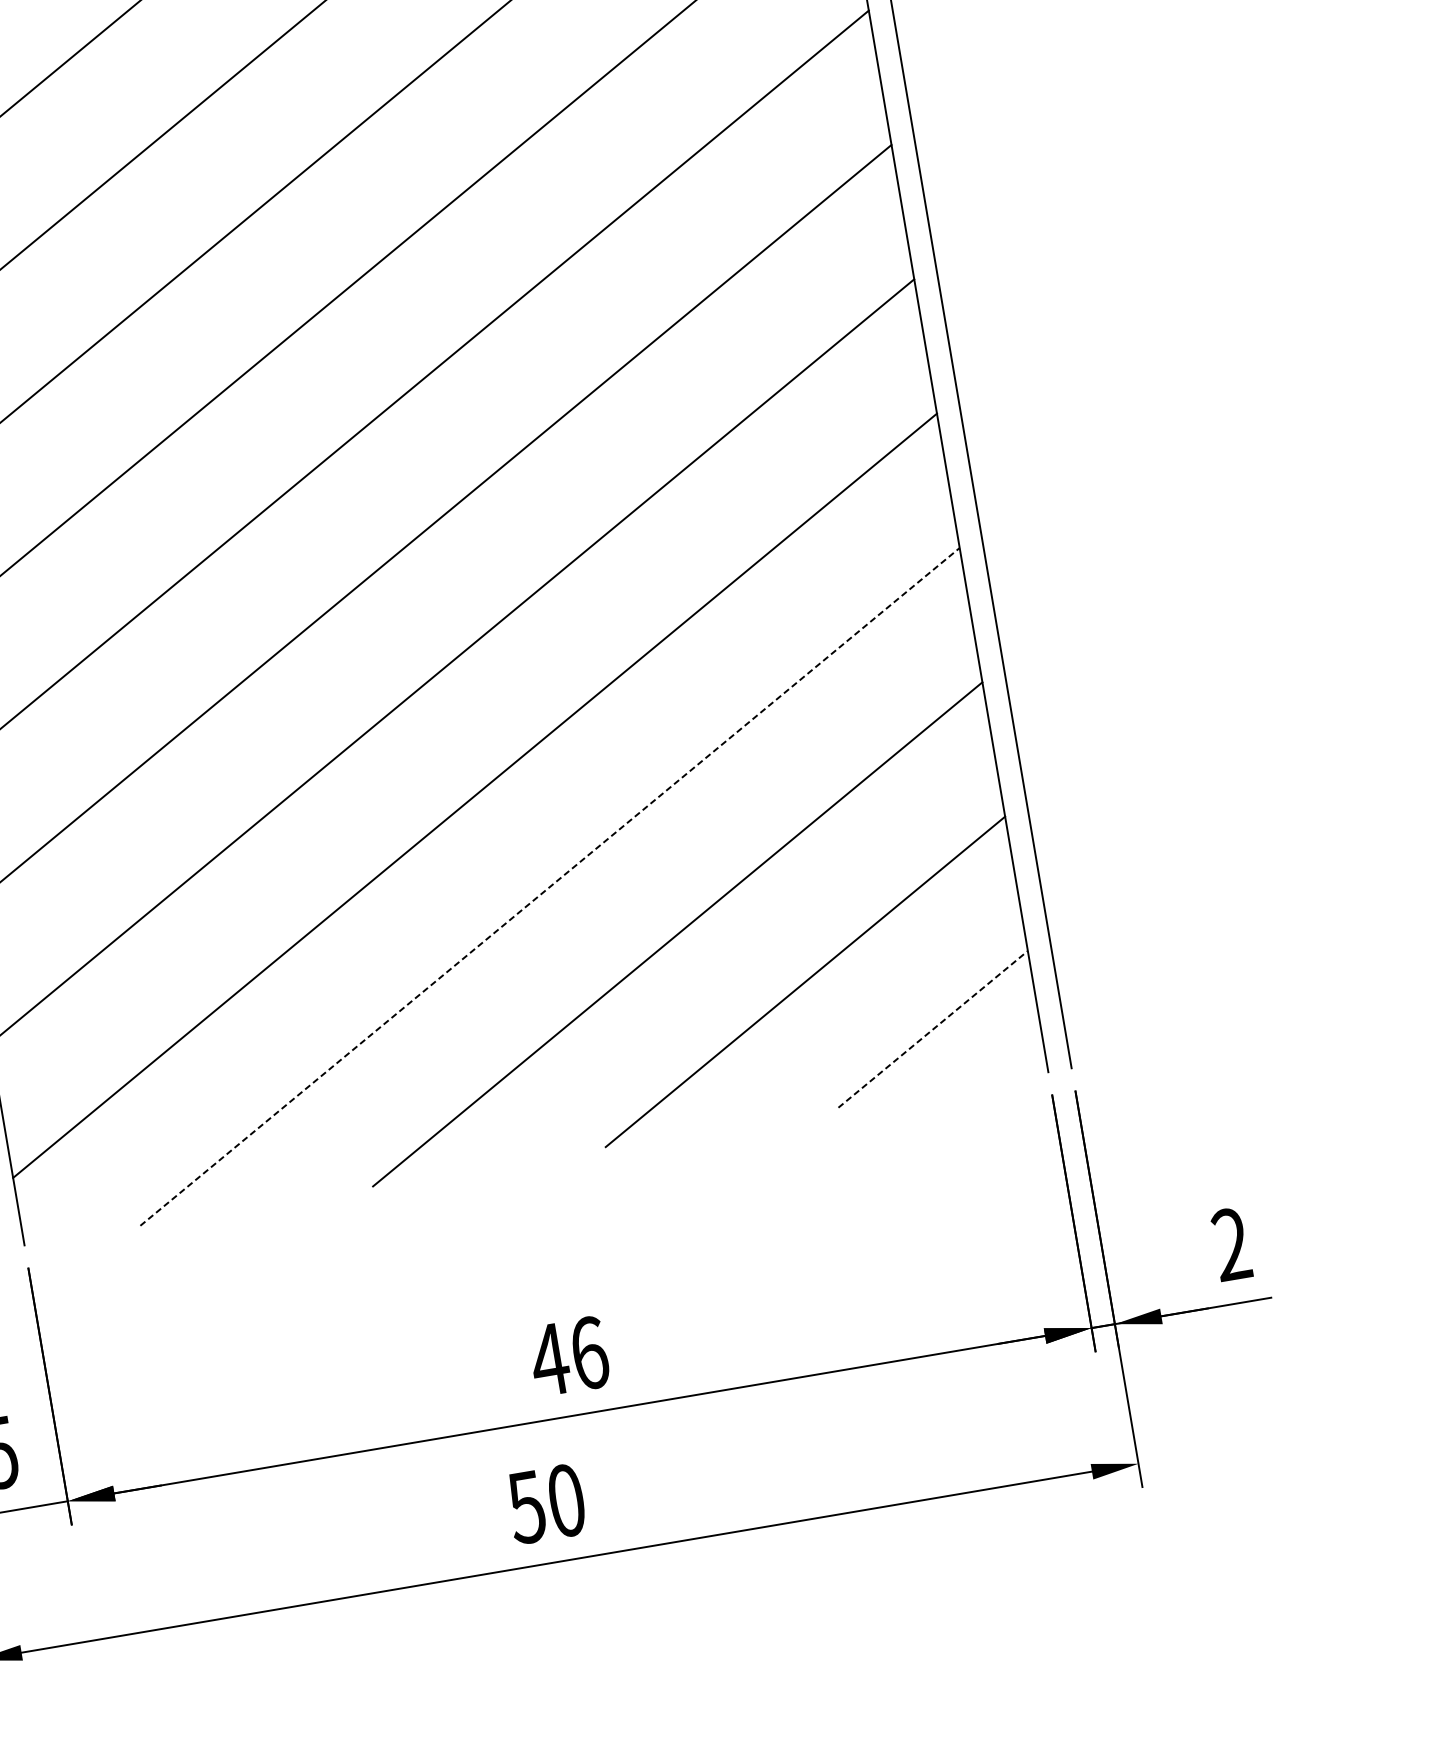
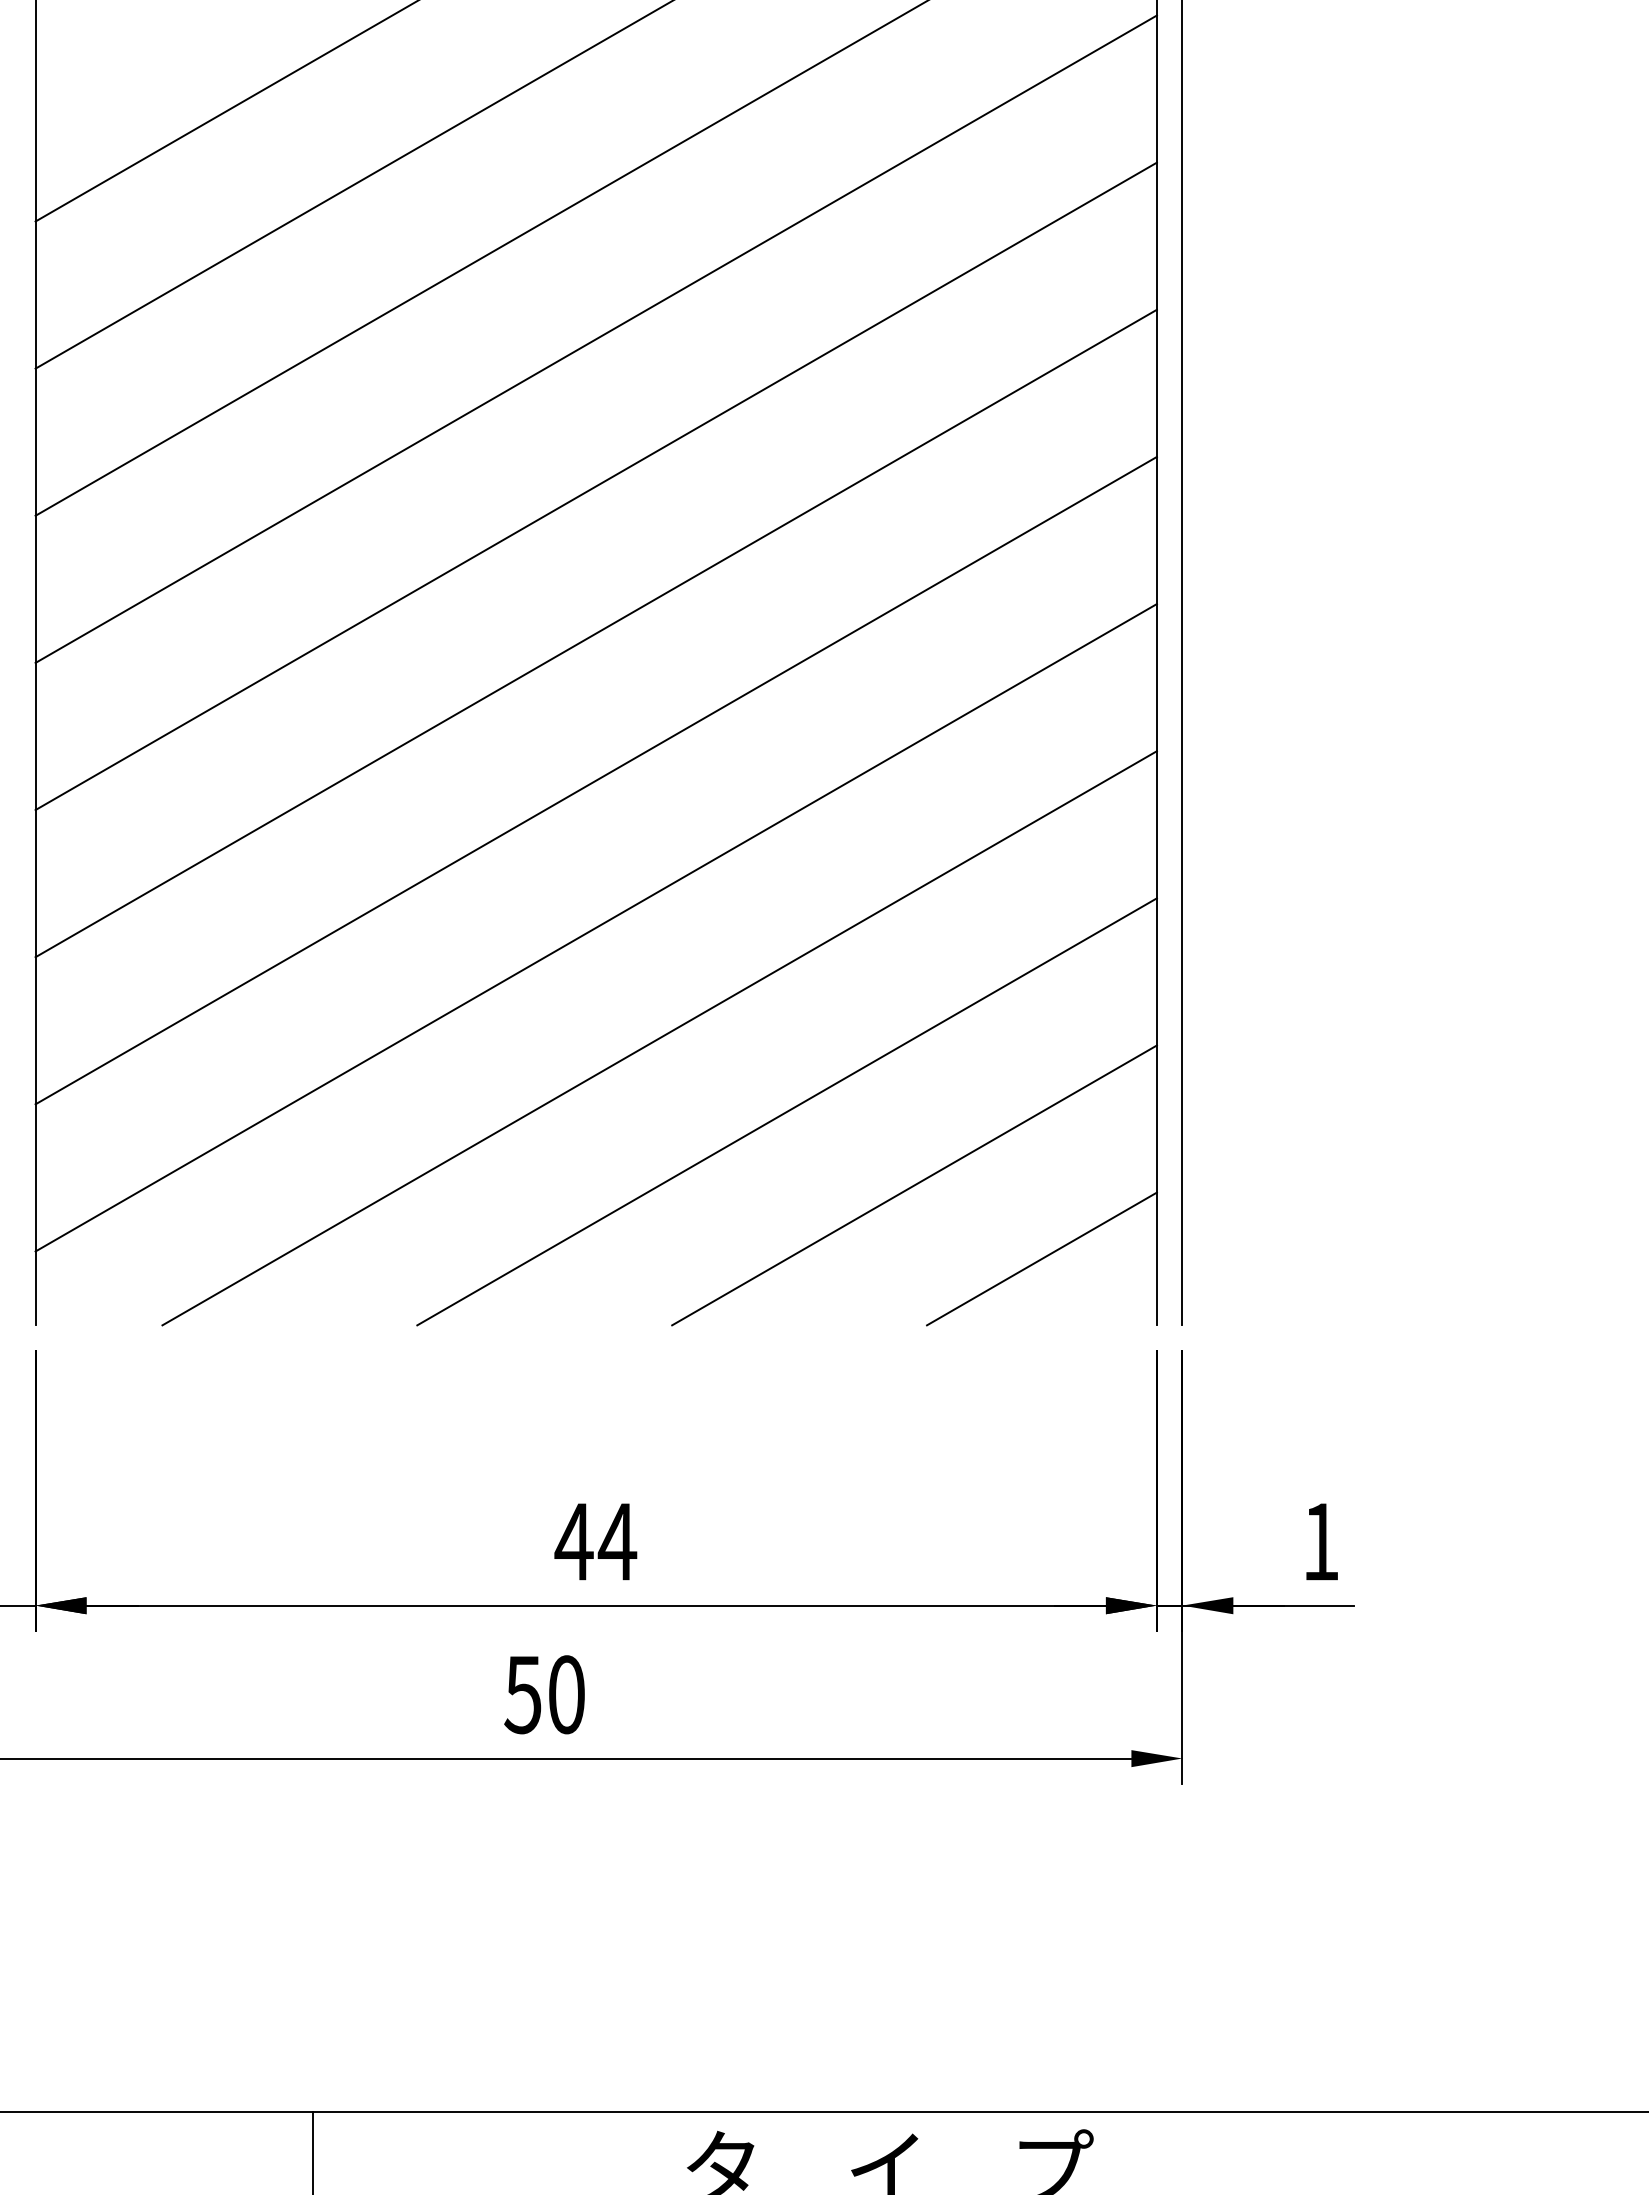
line: (550, 886) -> (660, 1038), dashed -> solid
line: (932, 1029) -> (1041, 1258), dashed -> solid
text: (1231, 1244) -> (1320, 1541), 2 -> 1
text: (589, 1352) -> (617, 1541), 46 -> 44

